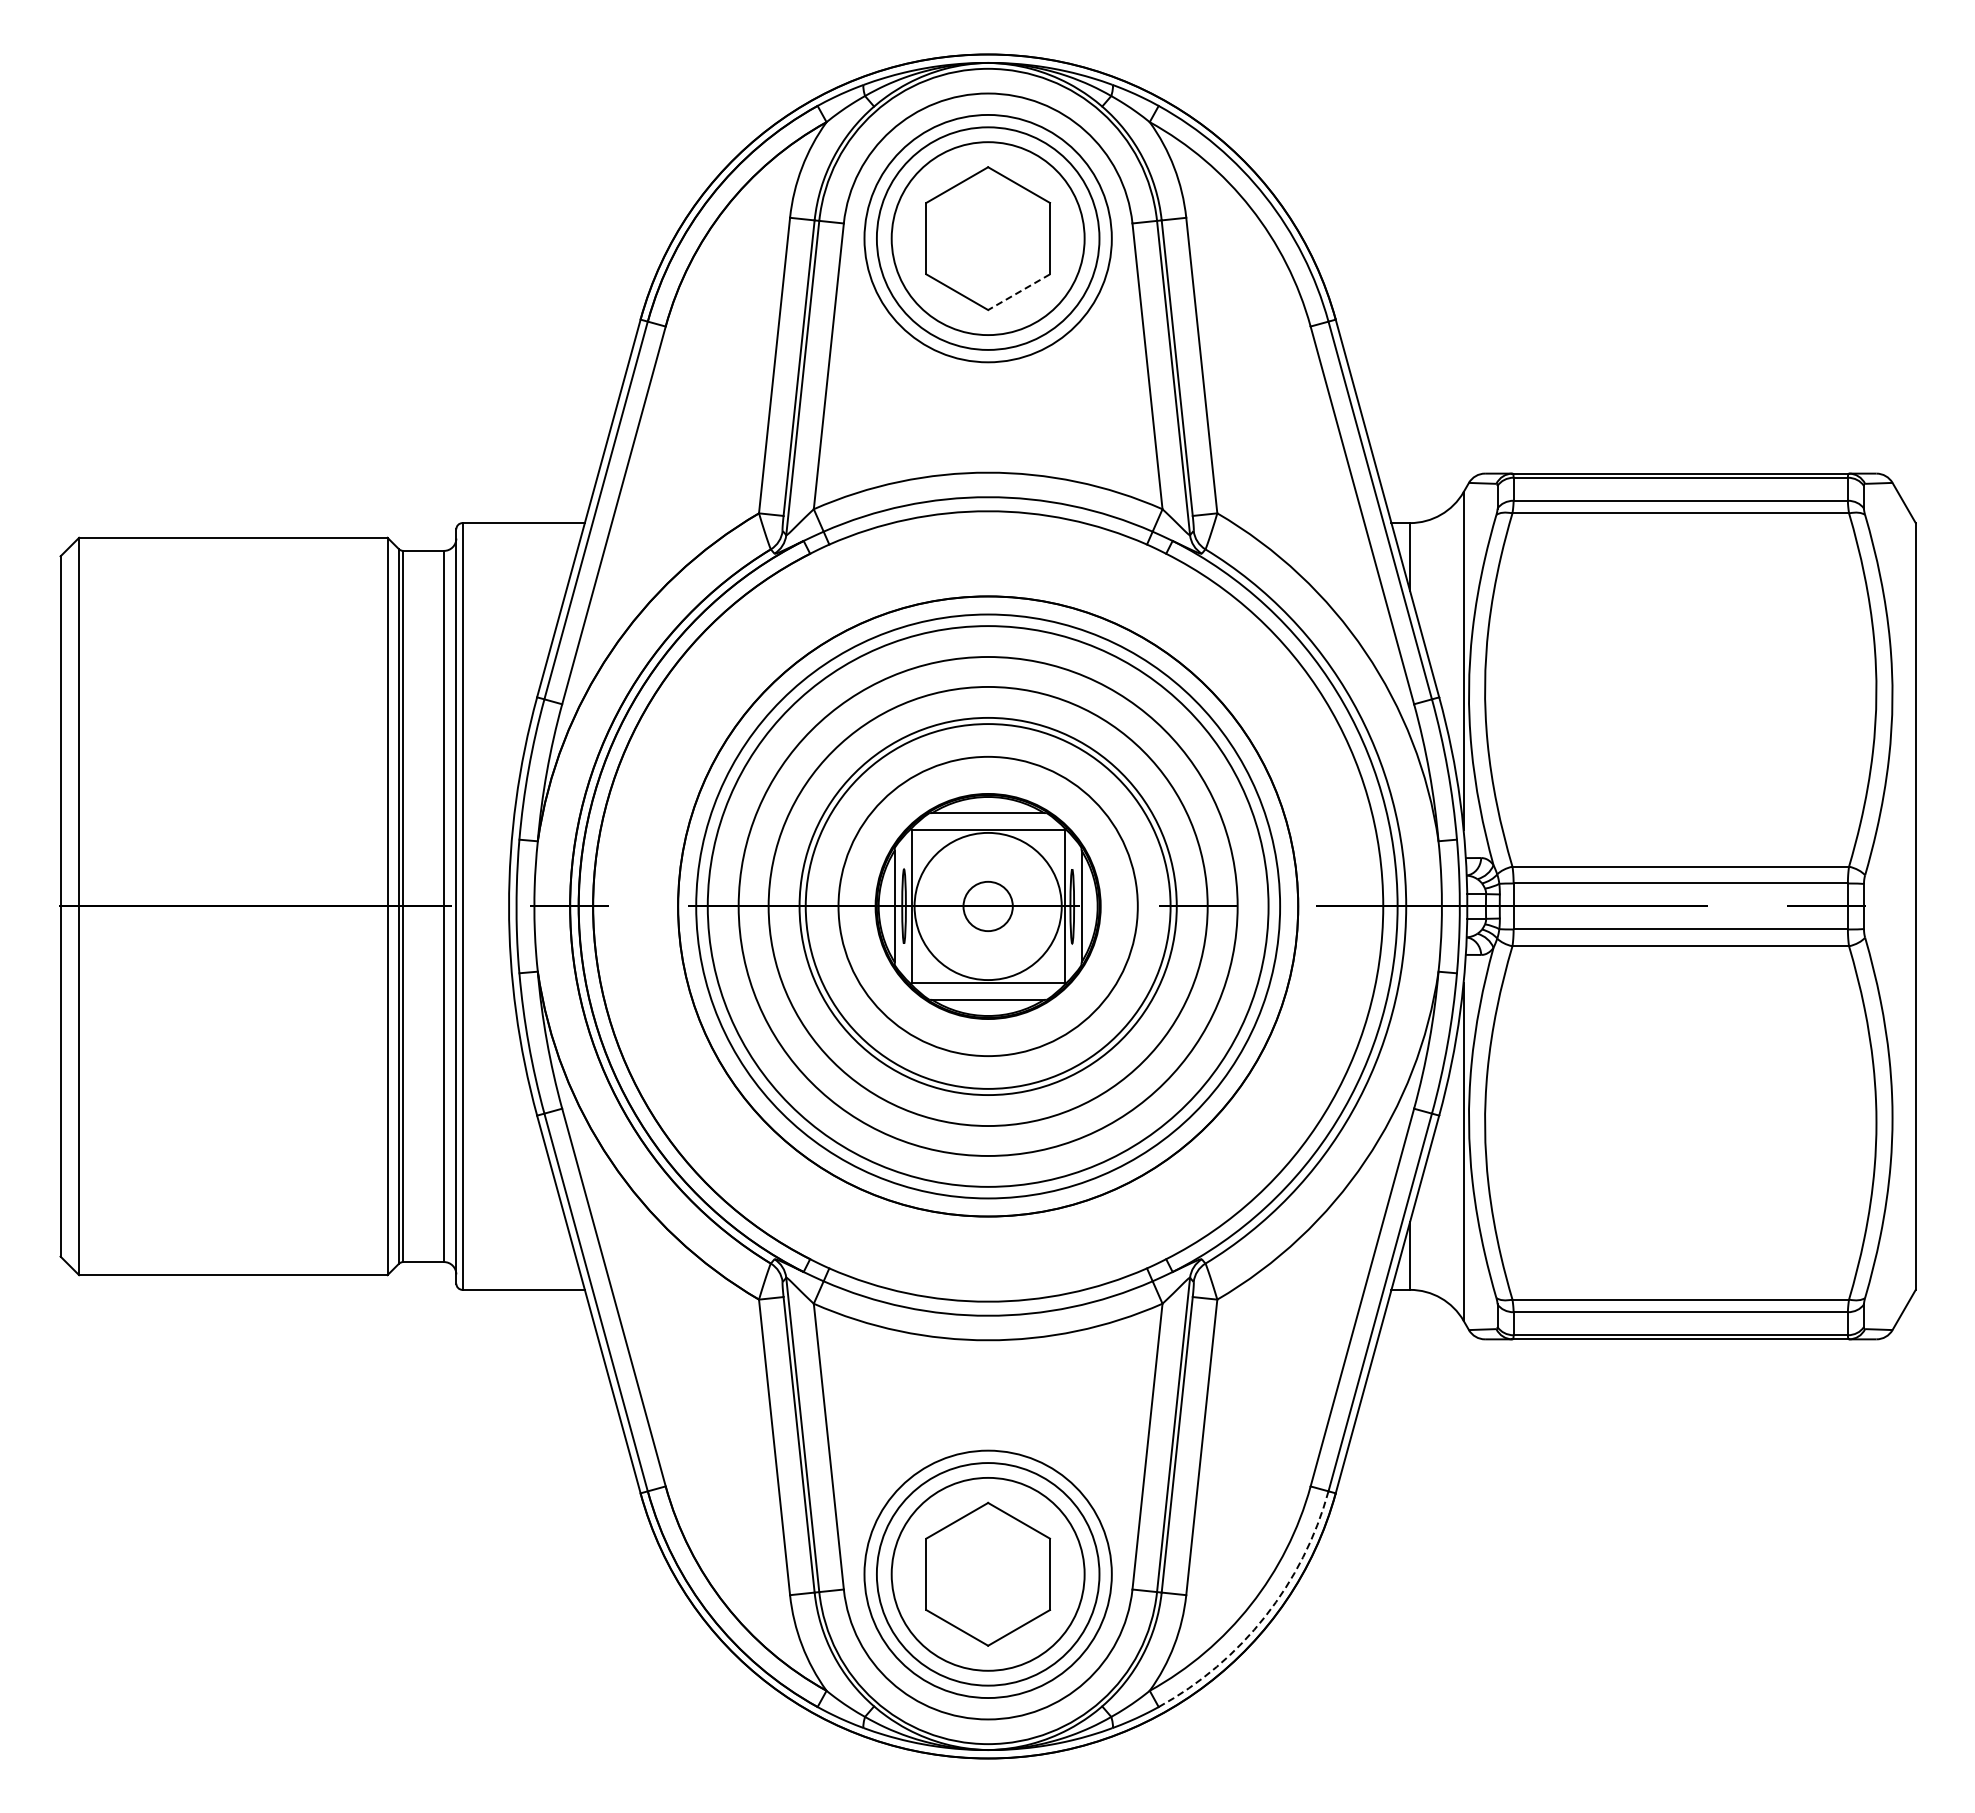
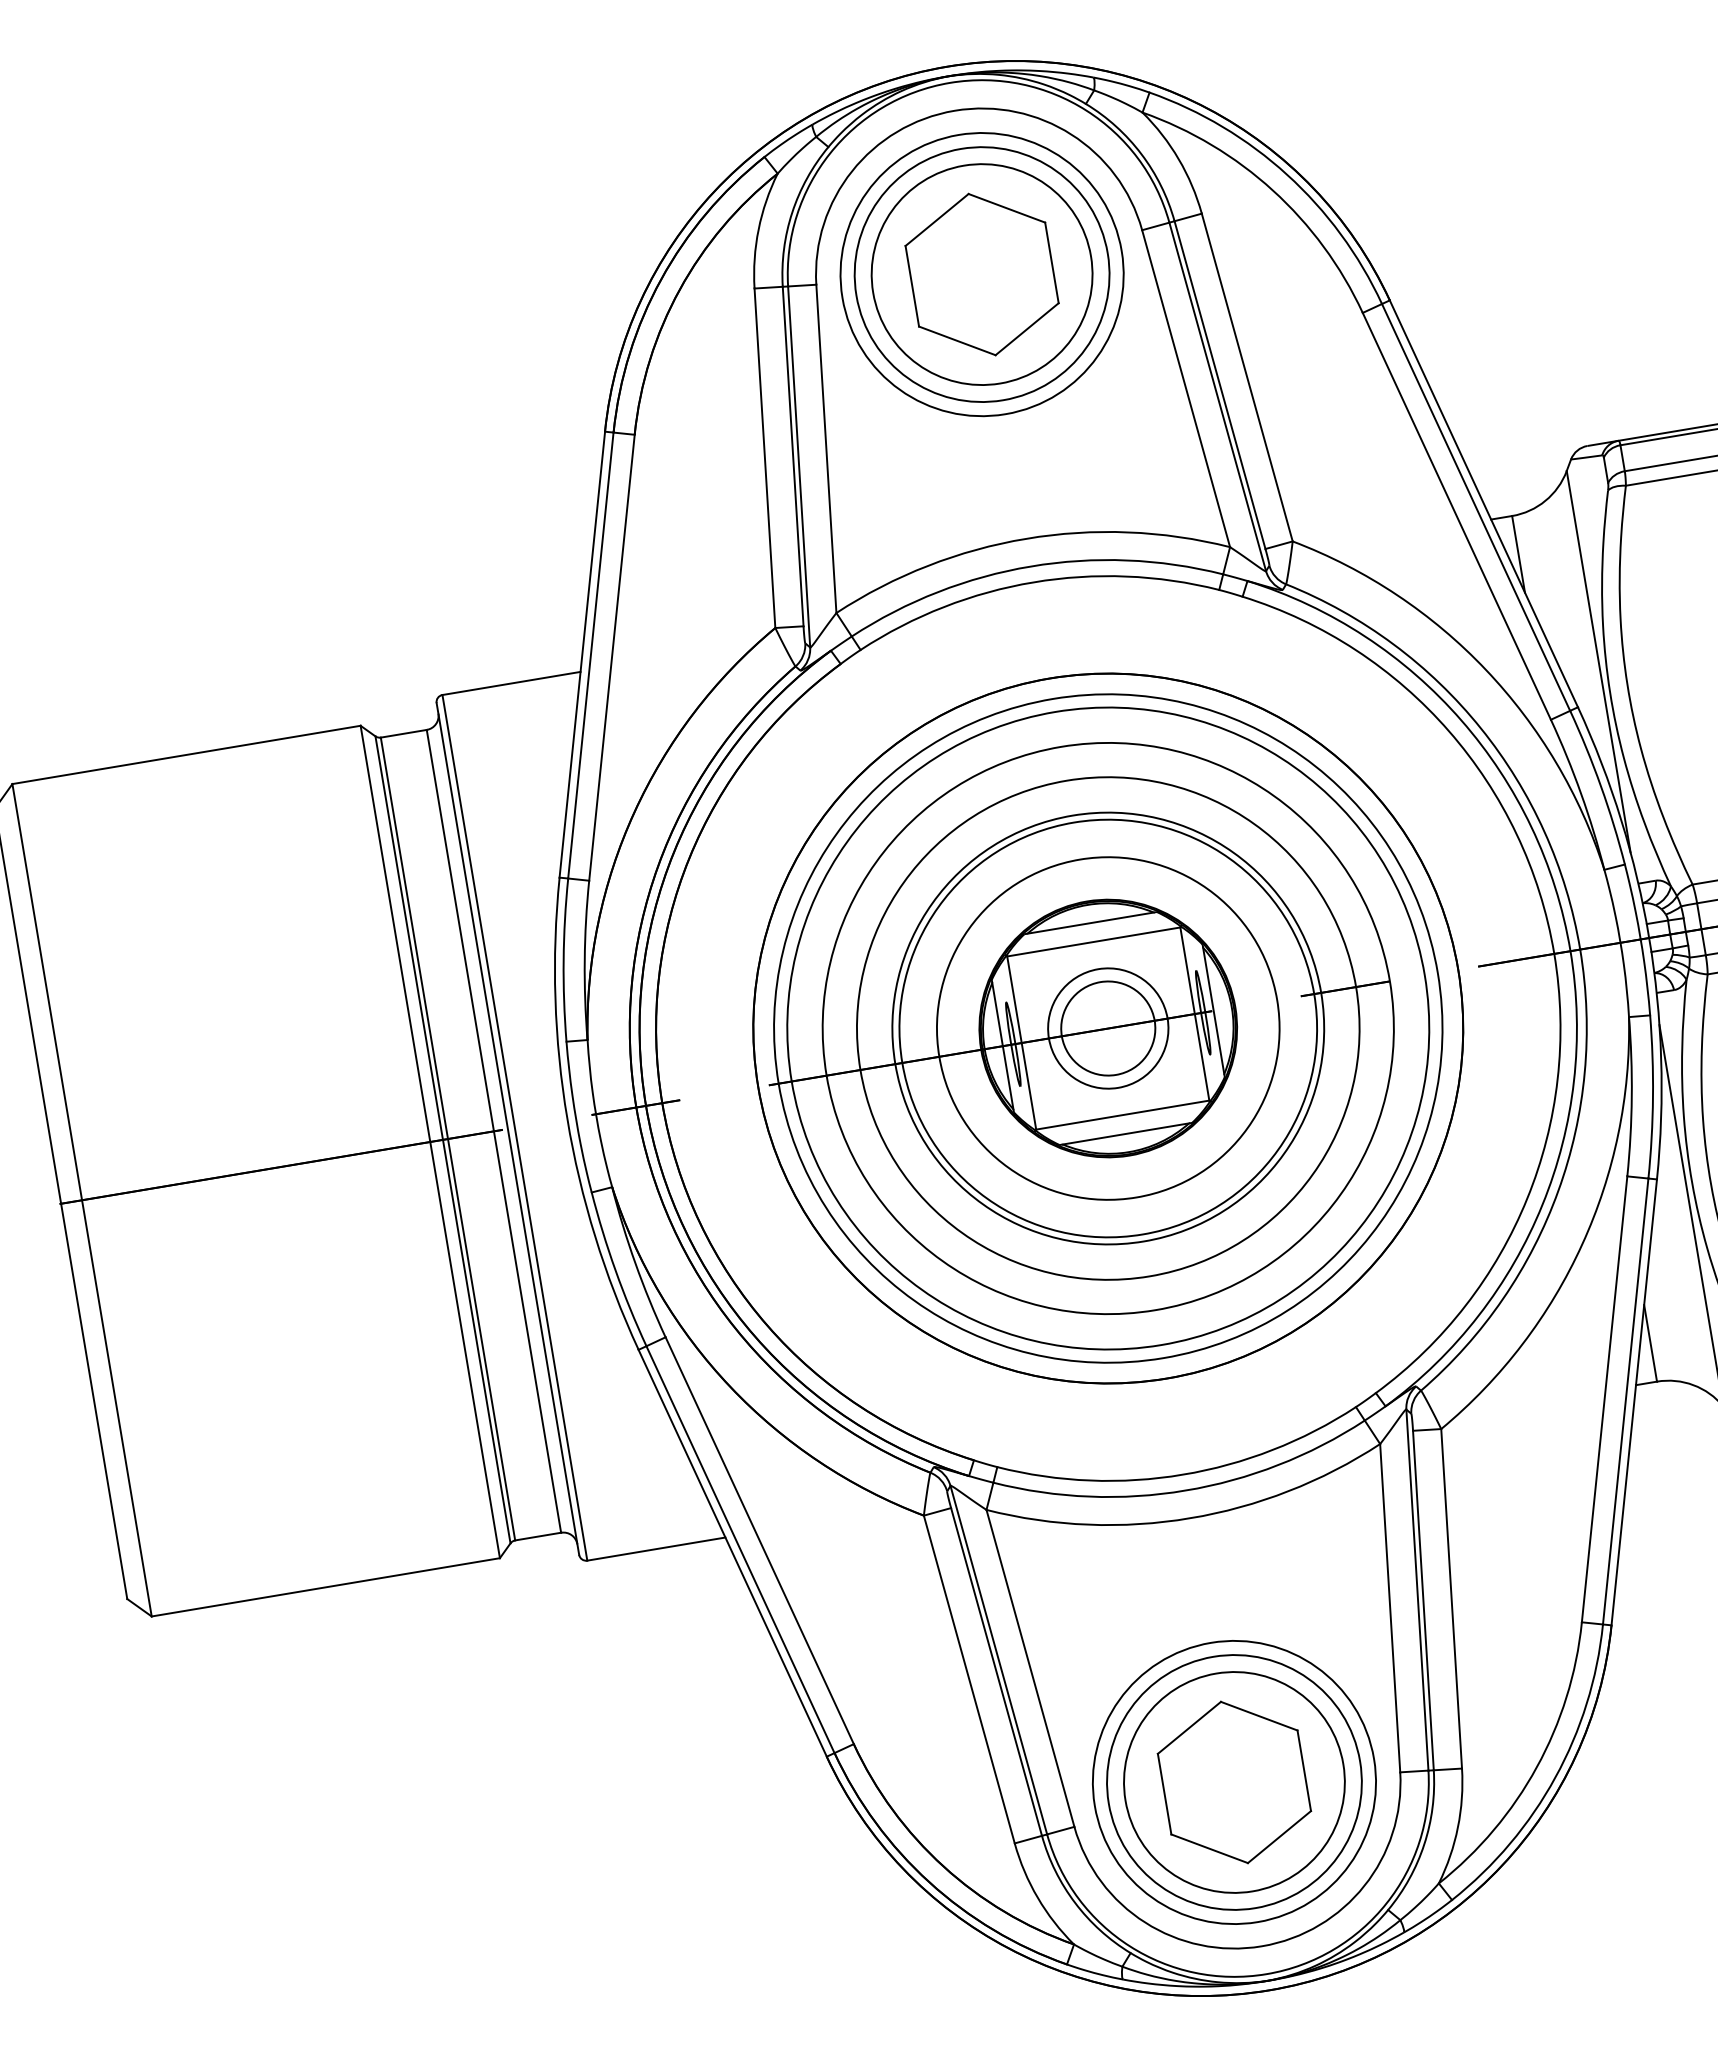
line: (1019, 292) -> (1027, 329), dashed -> solid
circle: (987, 906) -> (1107, 1028), size x0.71
circle: (988, 906) -> (1108, 1028), size x1.67
arc: (1265, 1616) -> (1555, 1777), dashed -> solid

